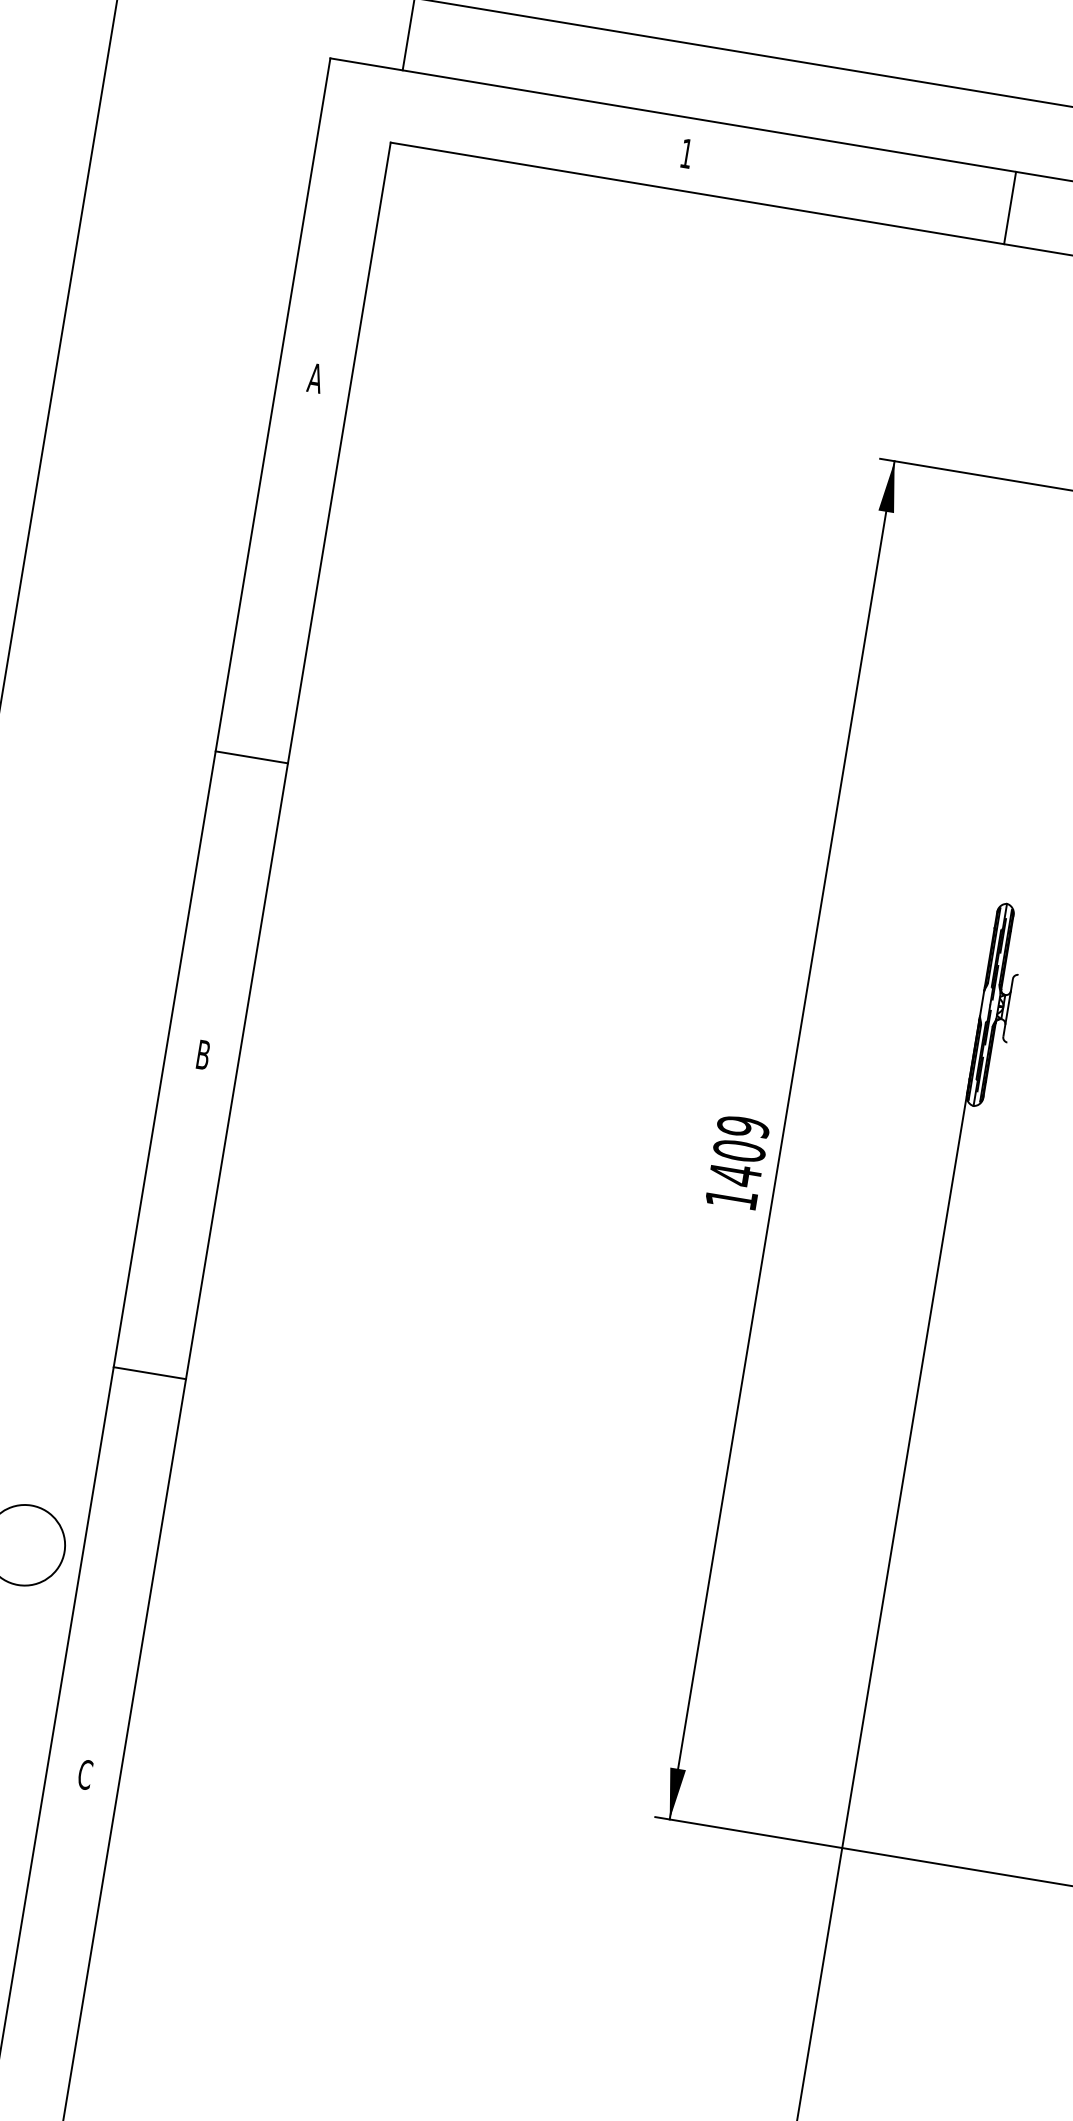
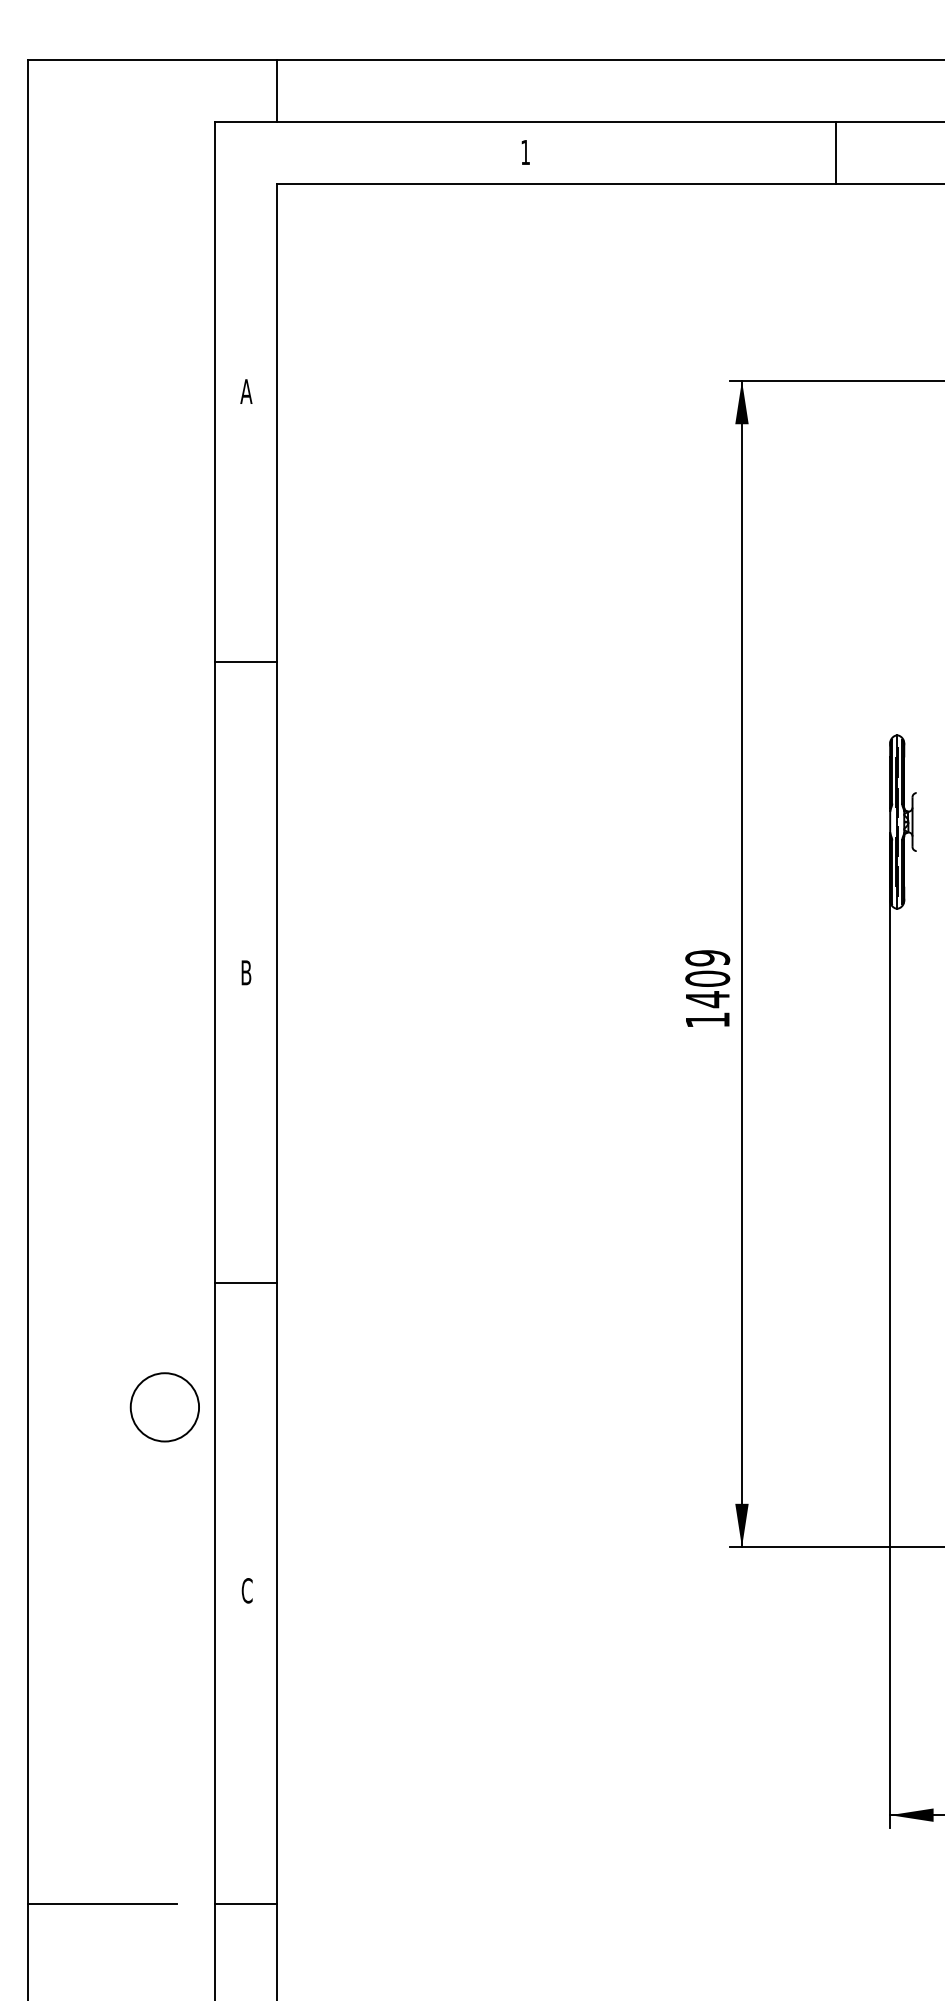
line: (1010, 208) -> (835, 153), moved
line: (251, 757) -> (245, 662), moved
line: (149, 1373) -> (245, 1283), moved

